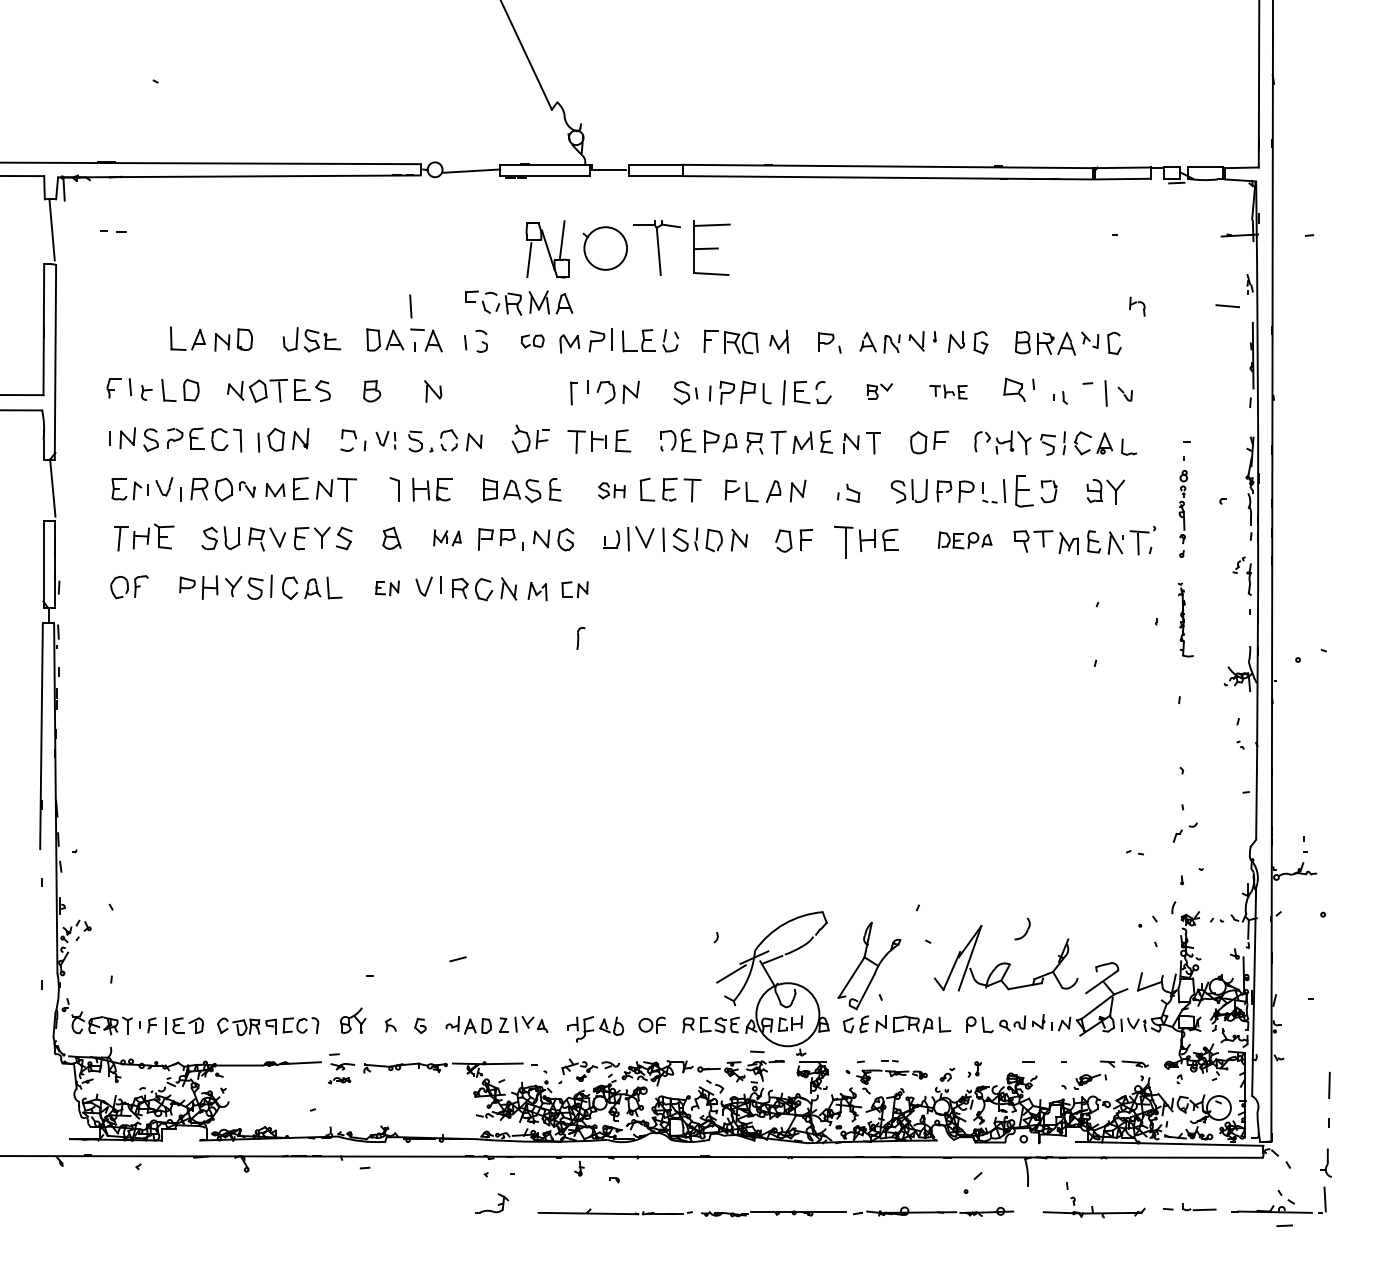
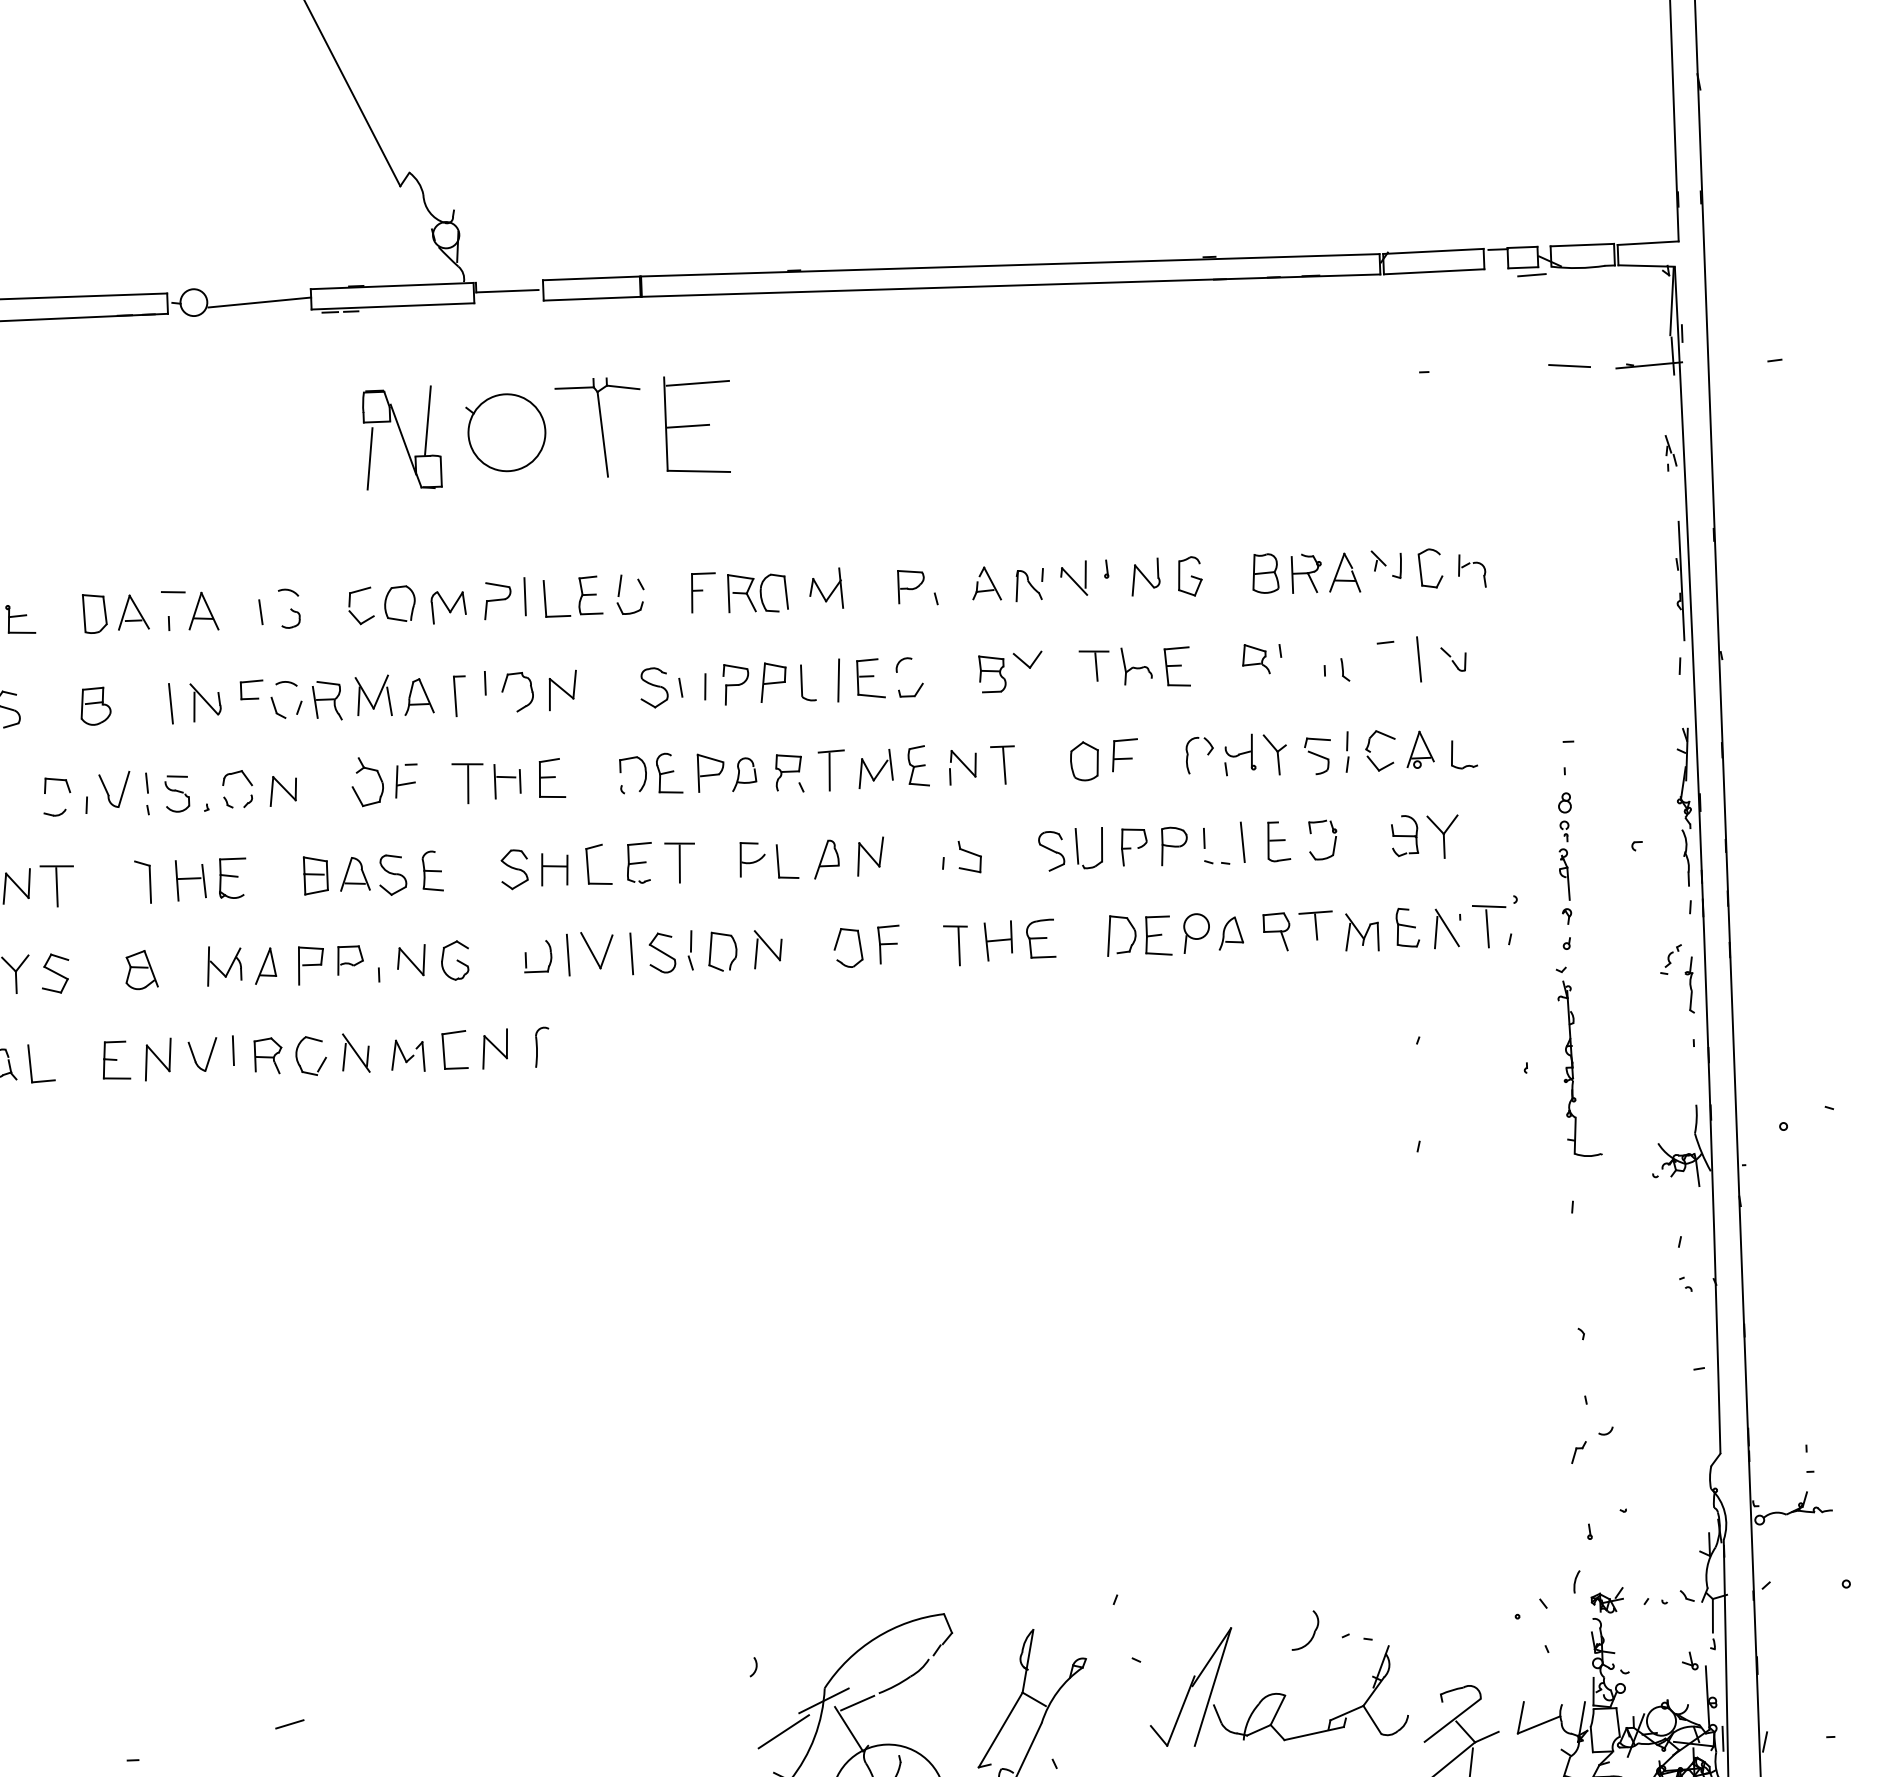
part: (519, 302) -> (337, 697), moved
line: (410, 306) -> (170, 703), moved
part: (1137, 306) -> (1472, 570), moved
line: (1227, 306) -> (1569, 366), moved
part: (532, 341) -> (381, 605), size x1.67
part: (1018, 389) -> (1260, 658), size x0.71
part: (879, 391) -> (1010, 671), size x1.43
part: (948, 391) -> (1134, 666), size x1.67
part: (385, 440) -> (123, 794), size x1.43
part: (611, 490) -> (534, 868), size x1.43
part: (1024, 491) -> (1278, 841), size x0.71
part: (447, 537) -> (241, 964), size x1.43
part: (964, 540) -> (1173, 934), size x1.43
part: (843, 541) -> (955, 944), size x0.71
part: (387, 588) -> (137, 1060), size x1.67
part: (574, 589) -> (474, 1049), size x1.43
part: (1185, 619) -> (1577, 1061), size x1.43
part: (580, 638) -> (540, 1047), moved
part: (1134, 852) -> (1356, 1636), moved

